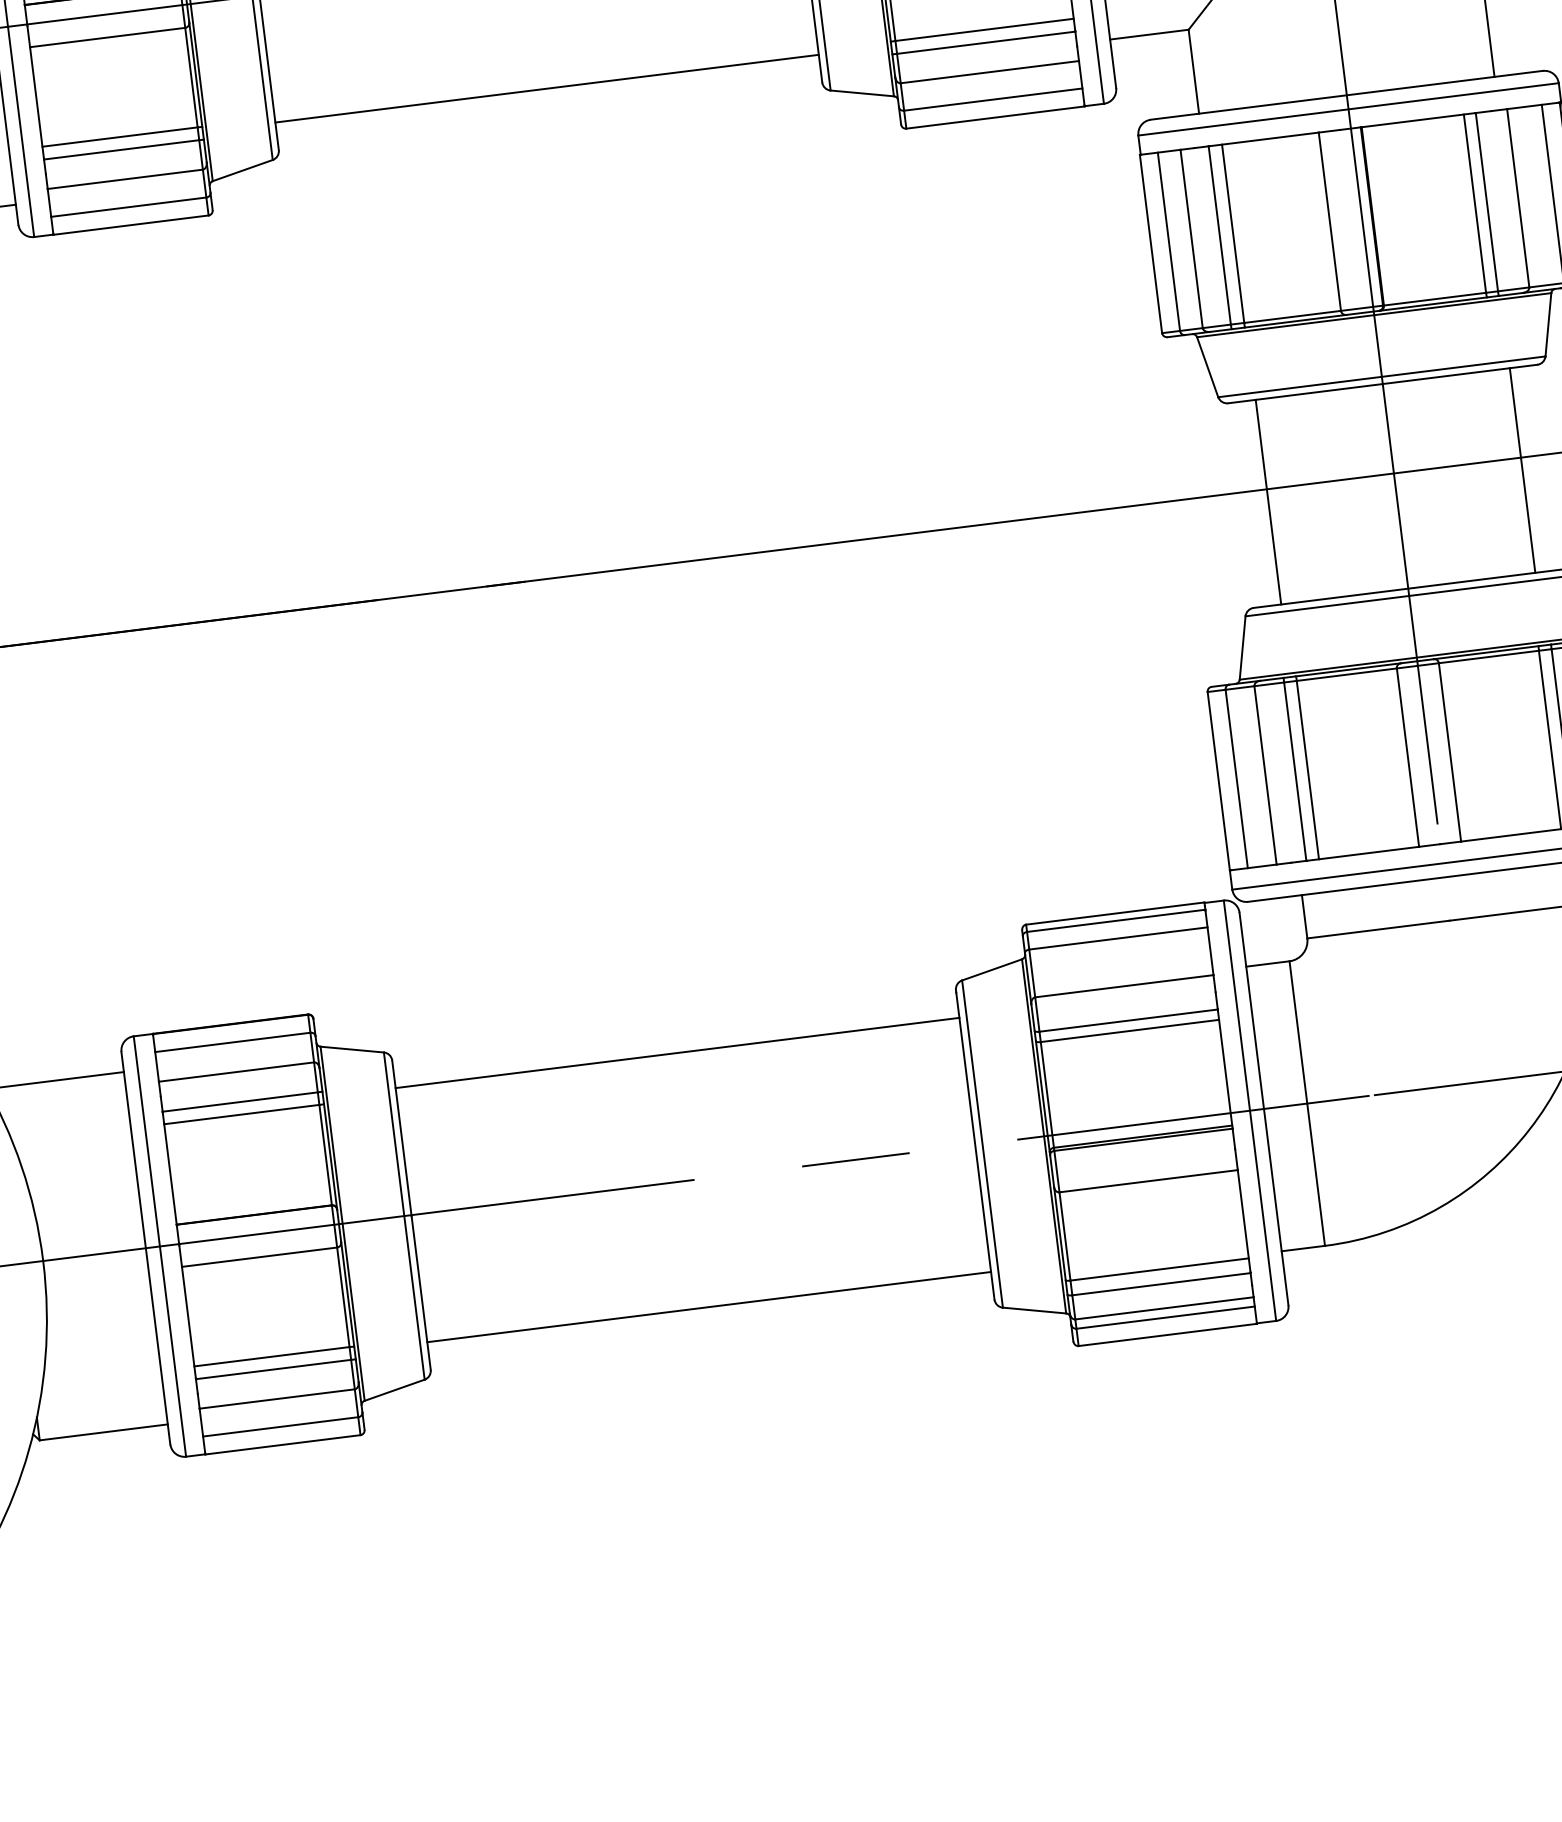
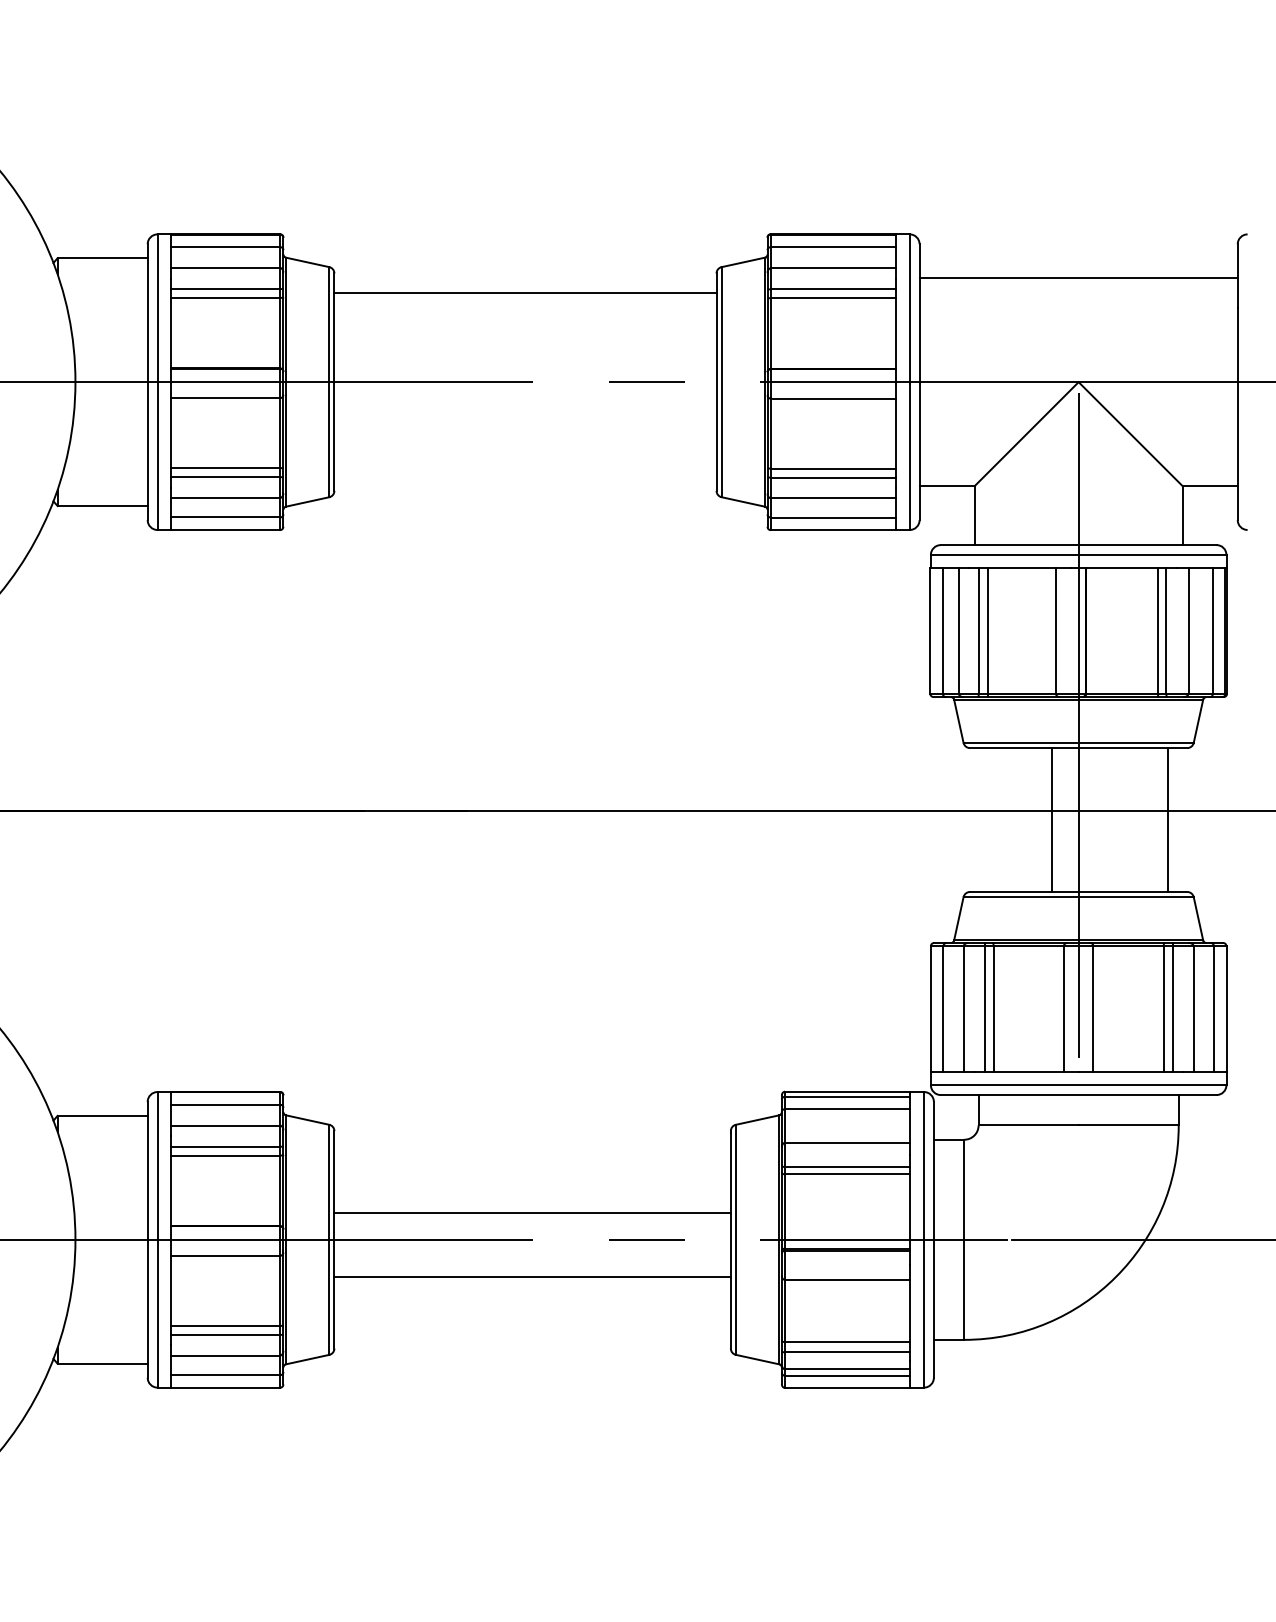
line: (547, 88) -> (525, 471), removed
line: (1268, 501) -> (1052, 819), moved
line: (677, 1053) -> (532, 1213), moved
line: (709, 1307) -> (532, 1277), moved

